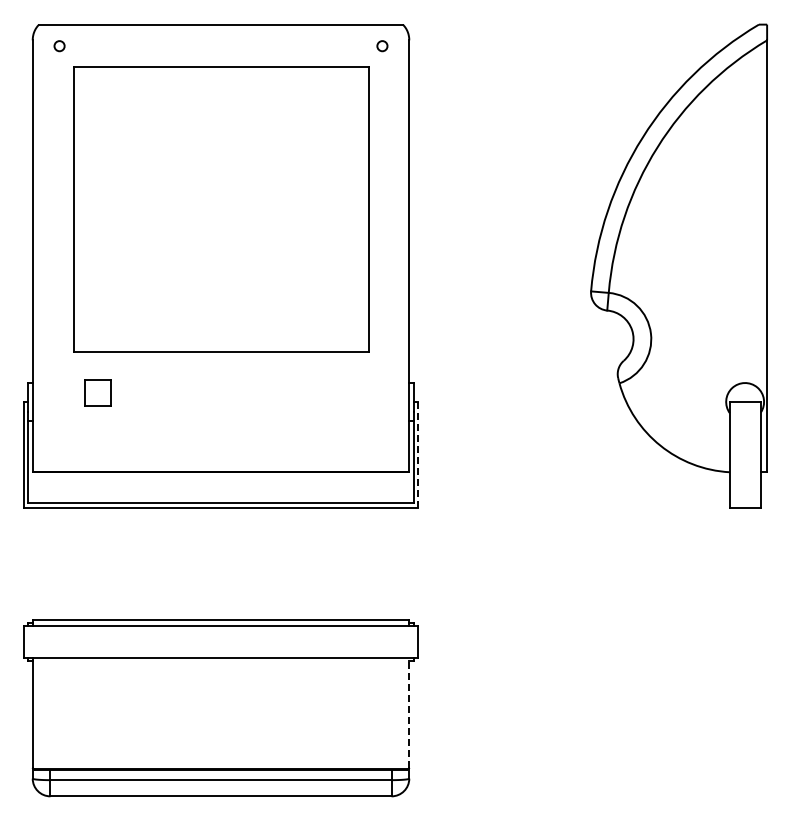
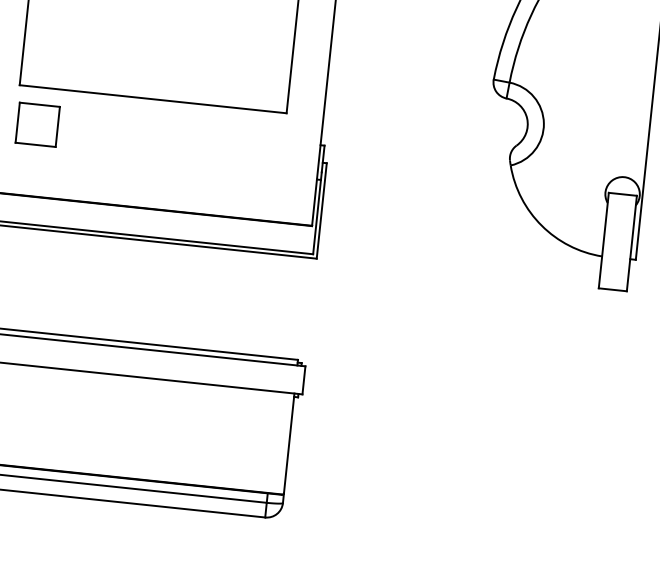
part: (97, 392) -> (37, 124), size x1.67
line: (418, 454) -> (322, 210), dashed -> solid
line: (409, 712) -> (289, 443), dashed -> solid

